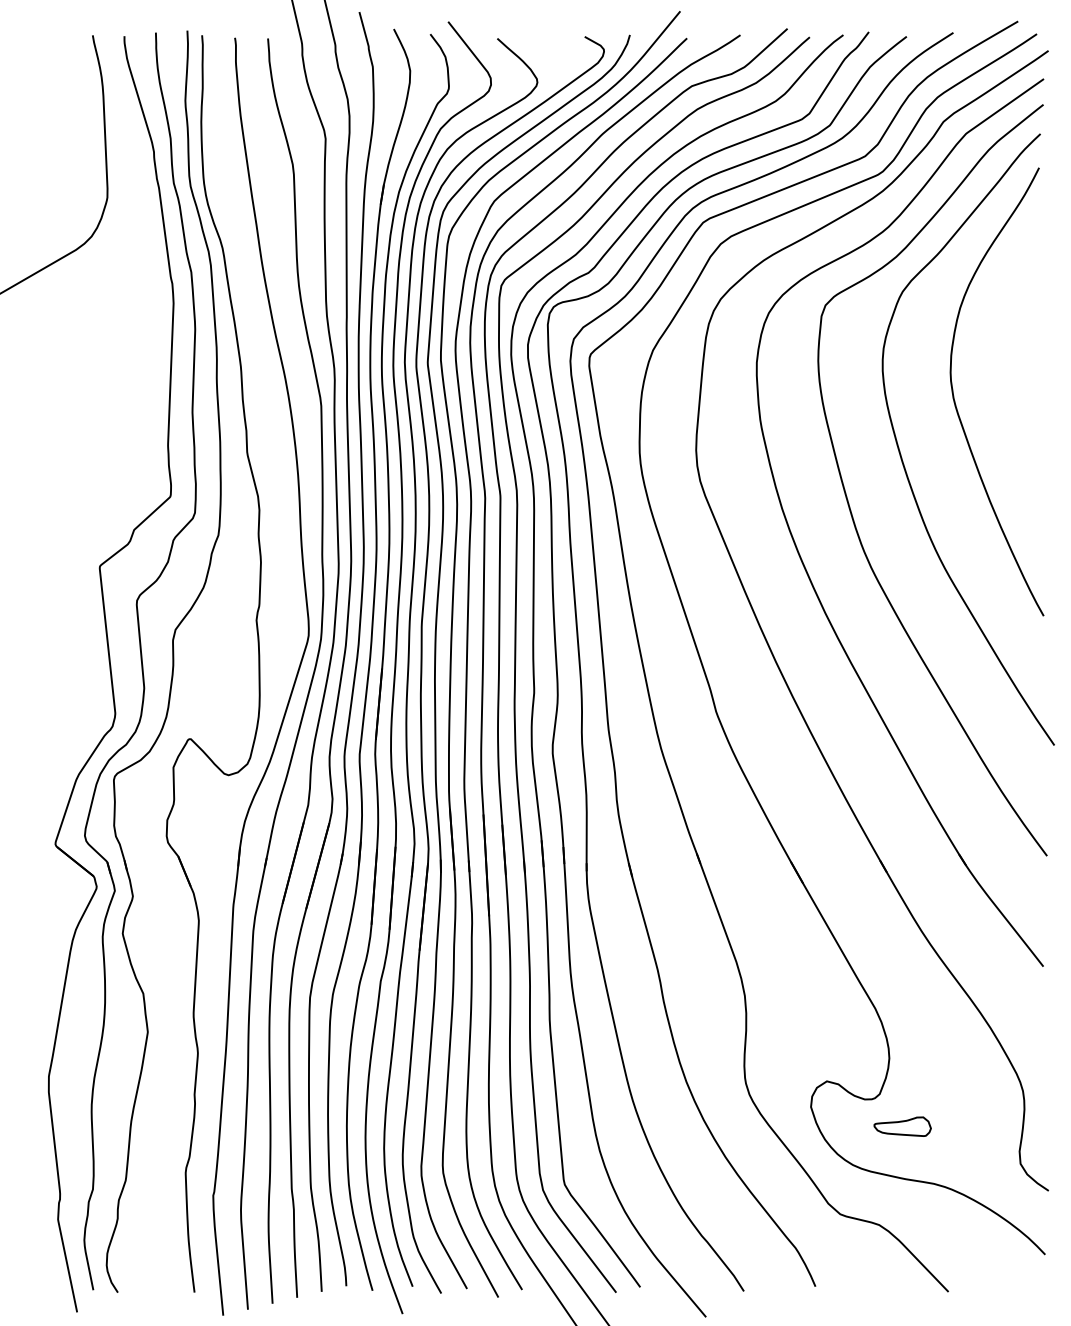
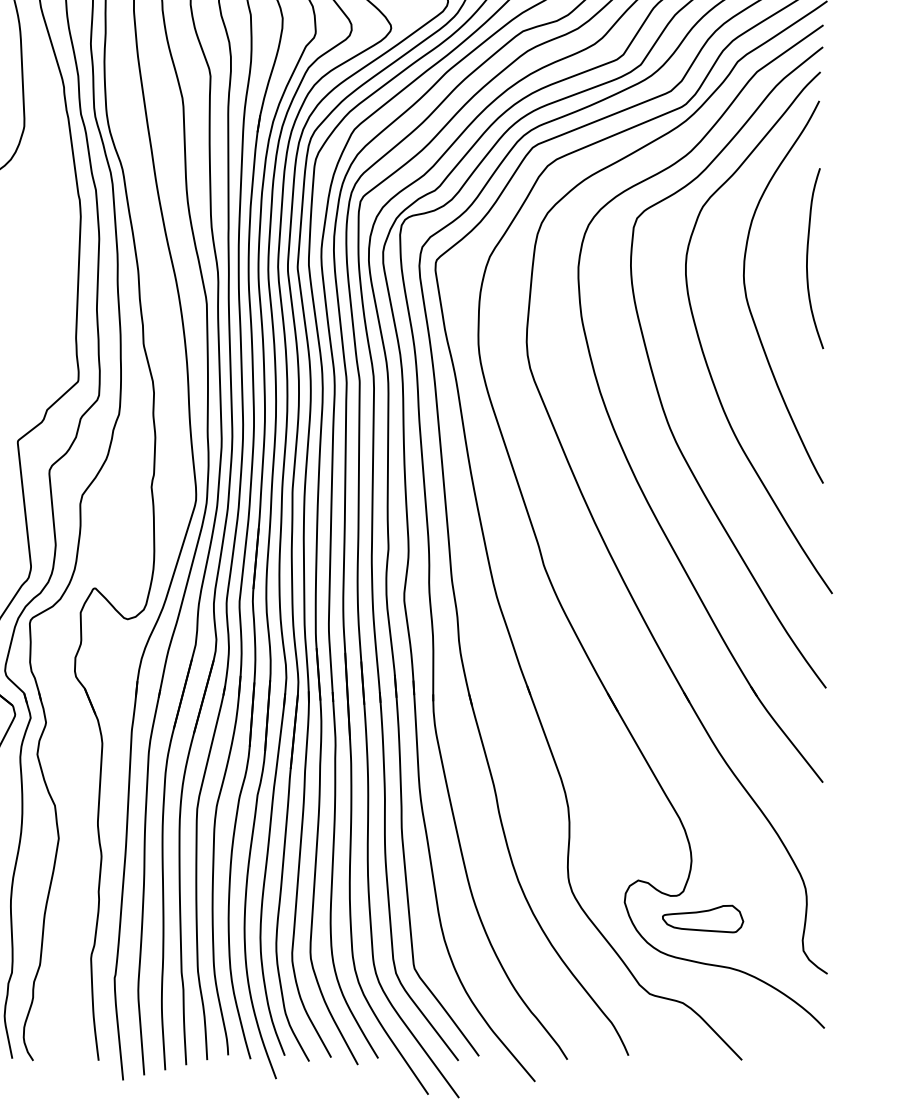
curve: (1025, 352) -> (807, 258), added
part: (902, 1126) -> (702, 919), size x1.67

